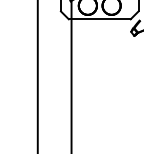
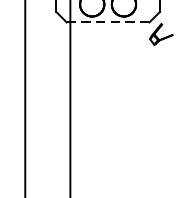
line: (99, 19) -> (107, 22), solid -> dashed

